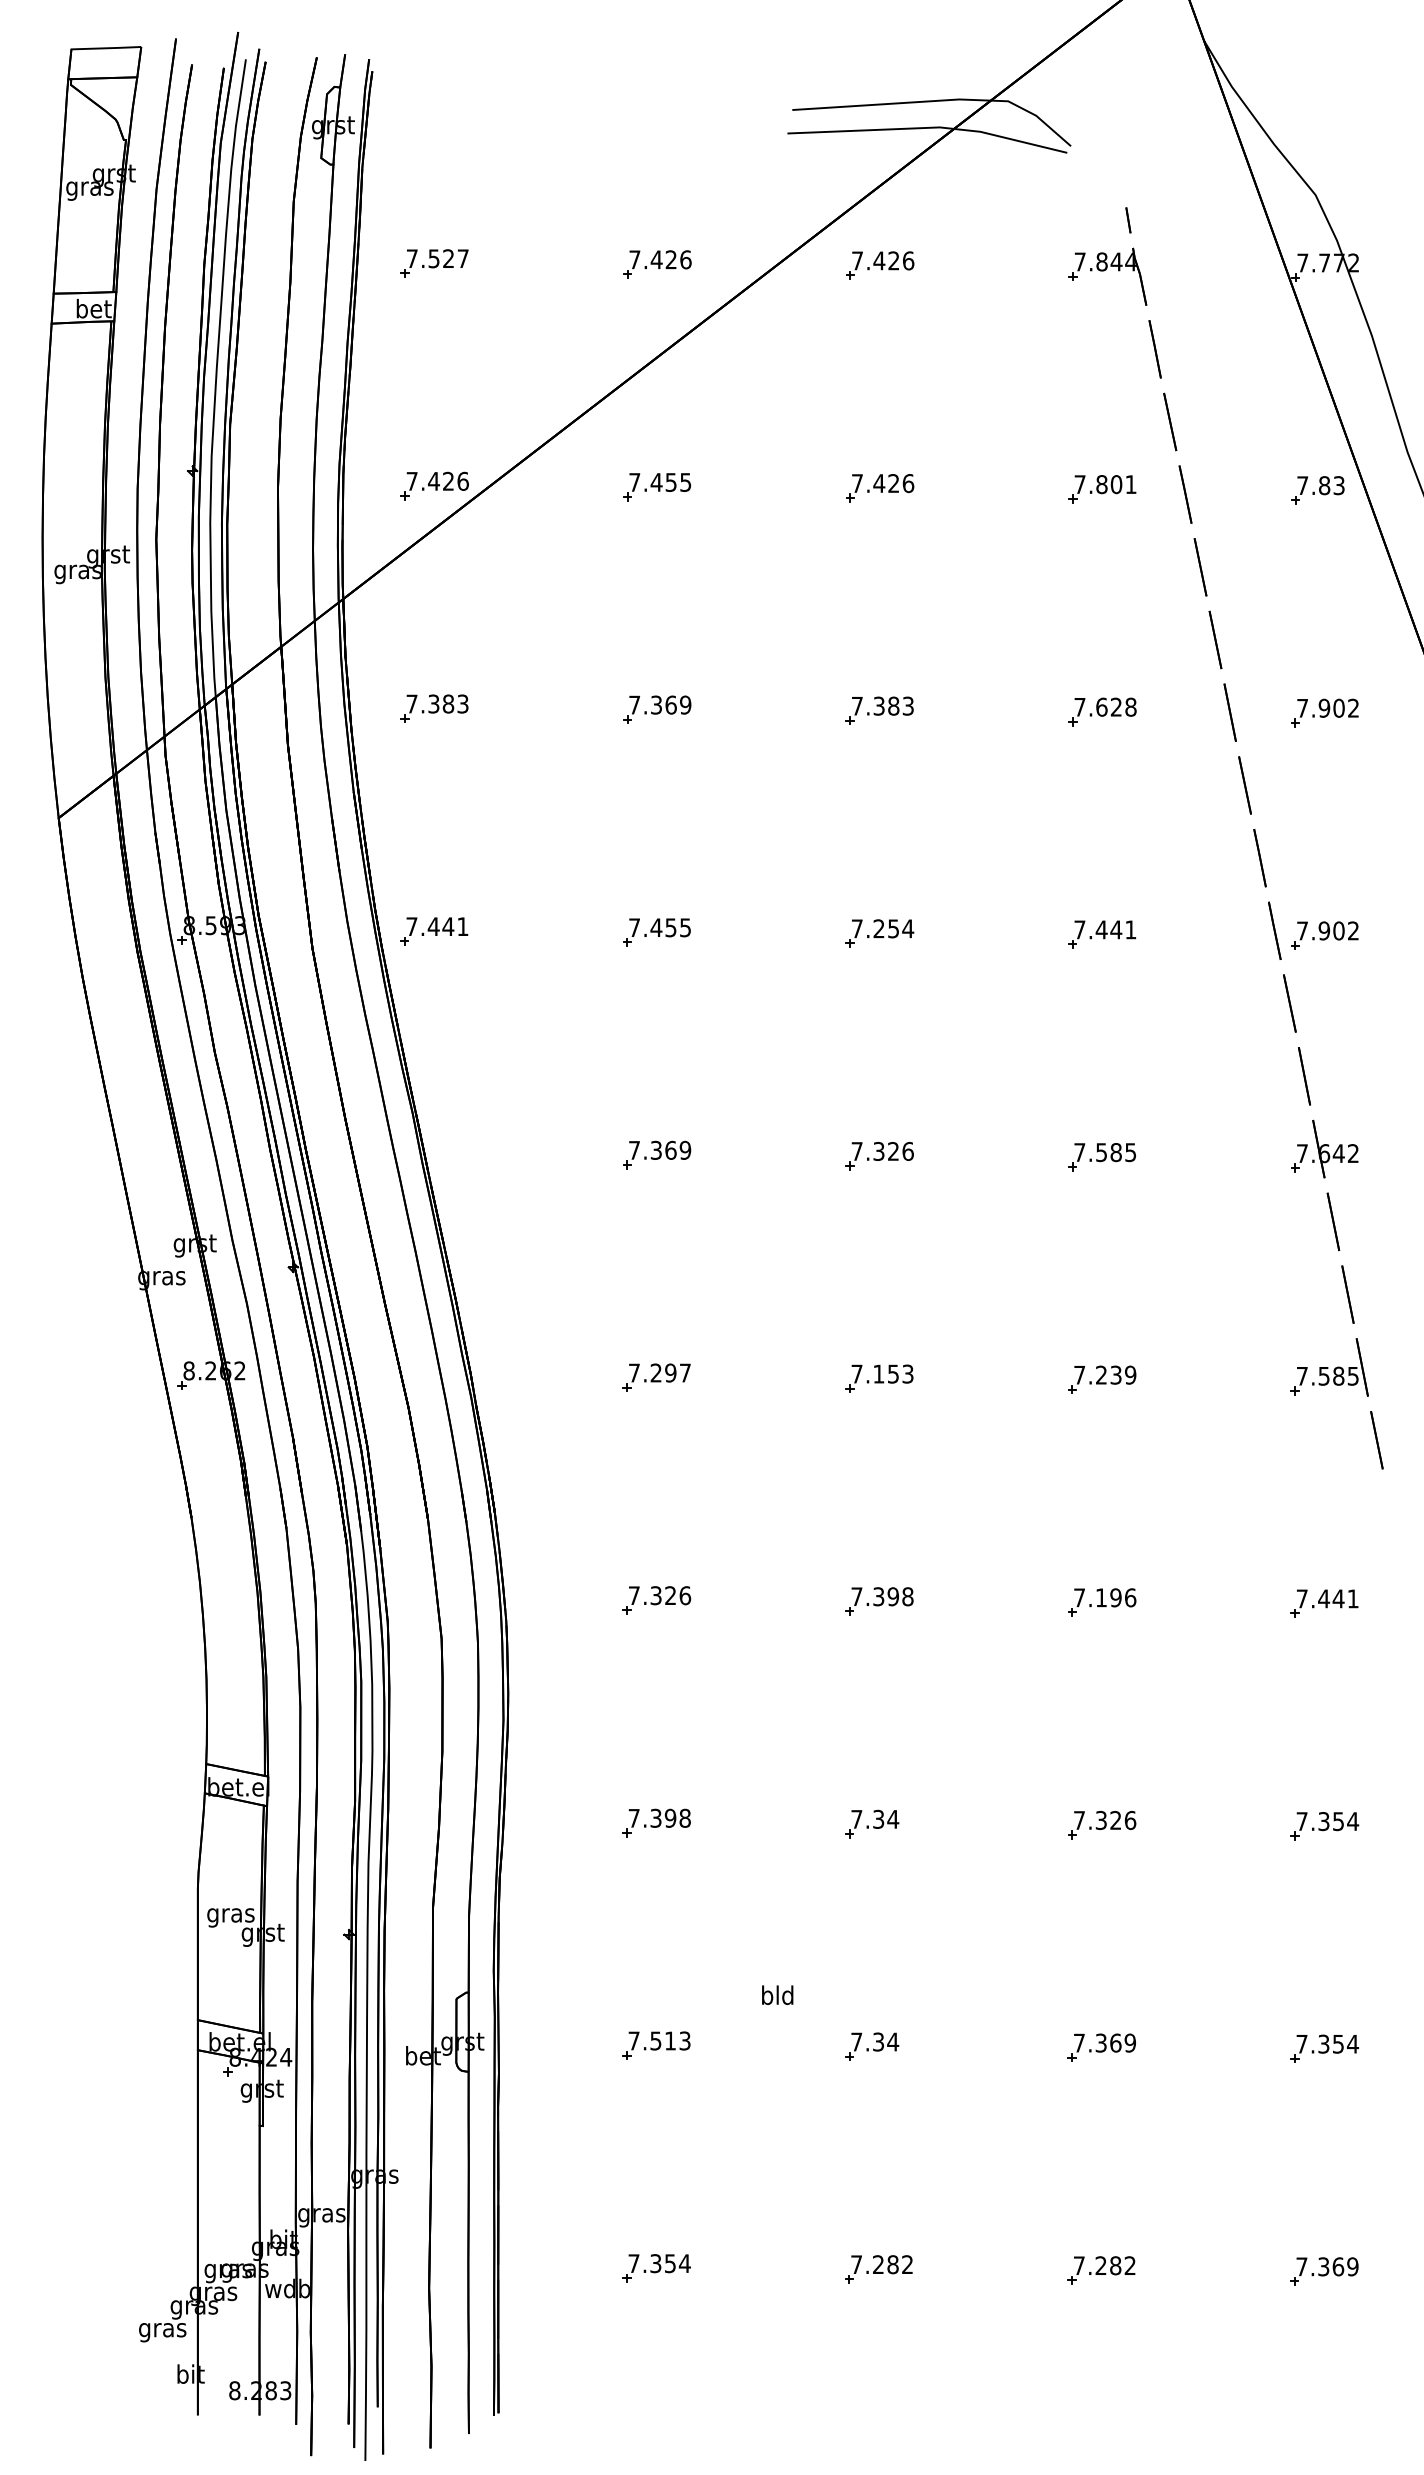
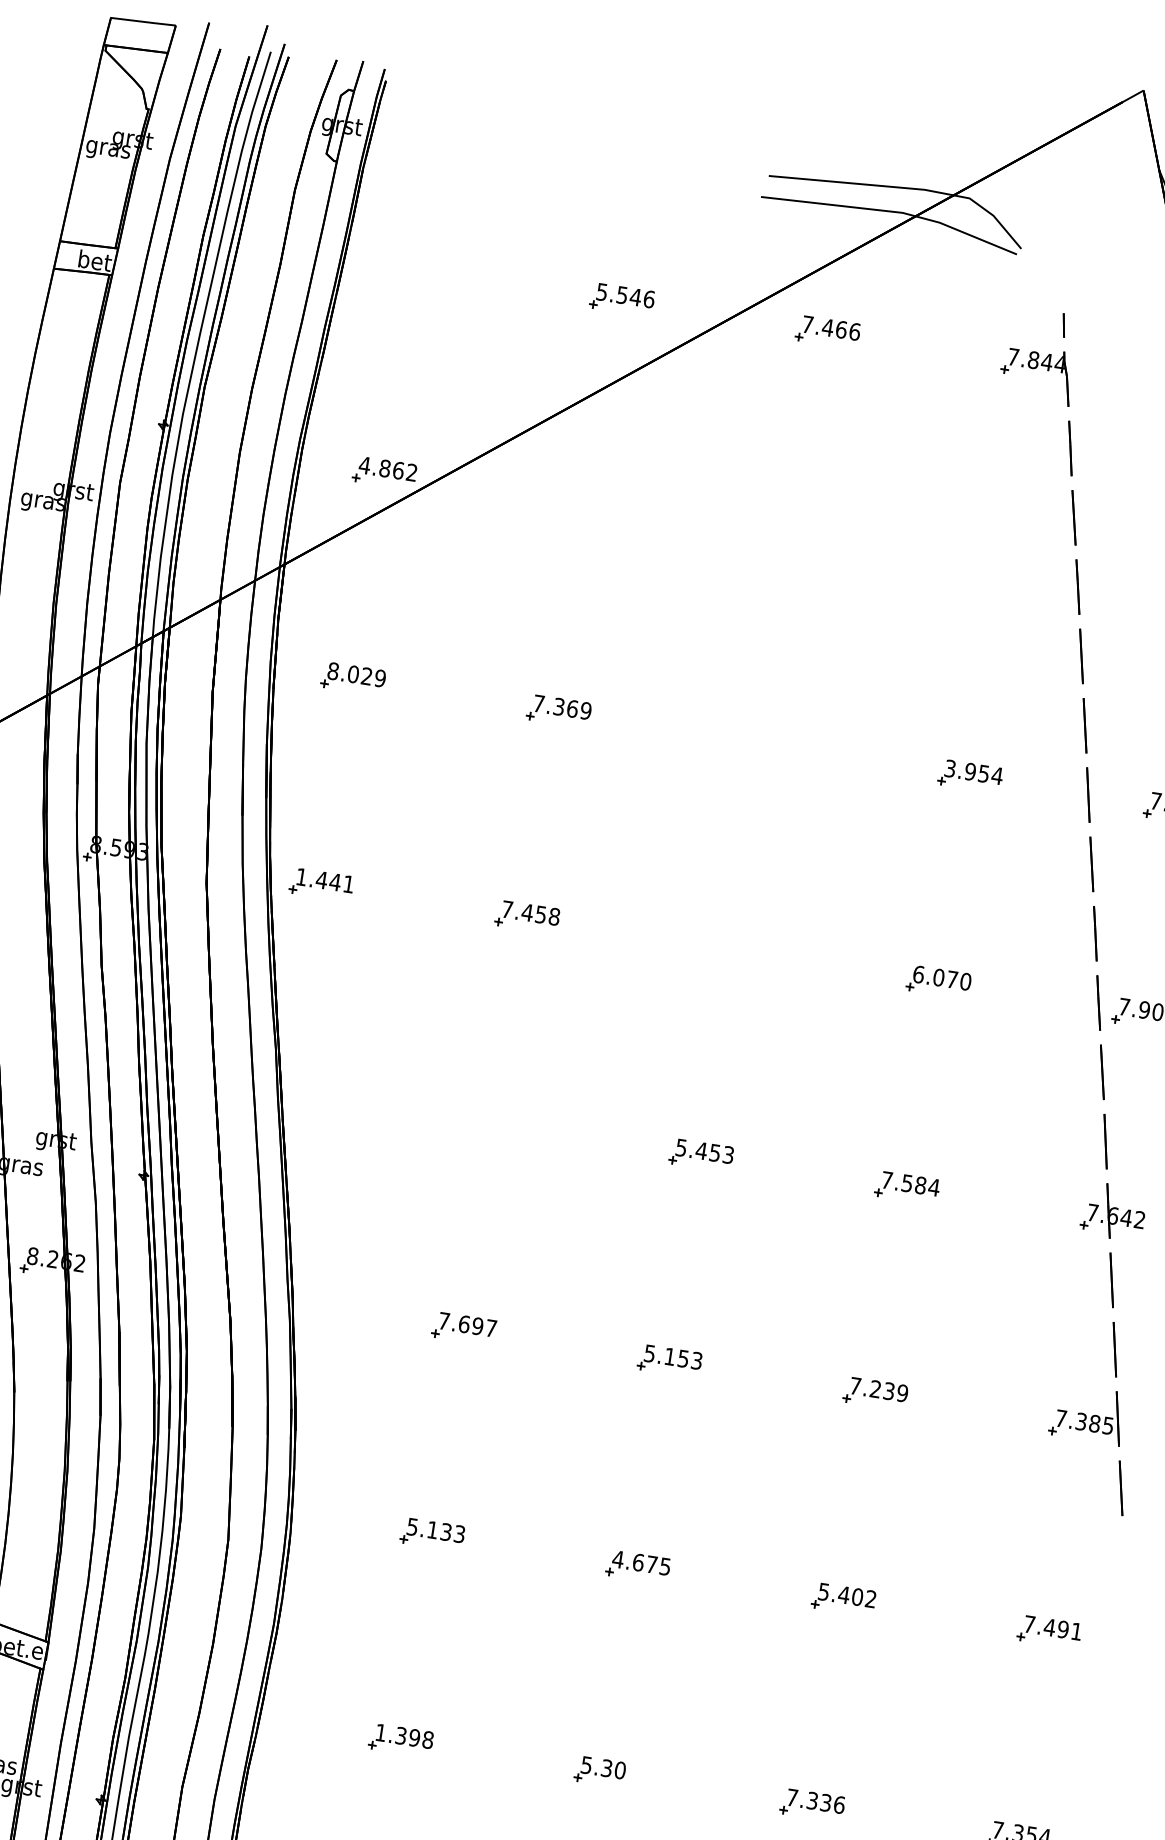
text: (653, 259) -> (619, 294), 7.426 -> 5.546
text: (893, 260) -> (841, 329), 7.426 -> 7.466
part: (434, 263) -> (416, 267), removed
text: (437, 480) -> (388, 468), 7.426 -> 4.862
part: (657, 487) -> (590, 505), removed
part: (880, 488) -> (796, 538), removed
part: (1102, 489) -> (1001, 570), removed
text: (437, 703) -> (356, 674), 7.383 -> 8.029
text: (1105, 706) -> (973, 771), 7.628 -> 3.954
part: (879, 710) -> (764, 743), removed
text: (411, 926) -> (301, 876), 7.441 -> 1.441
text: (685, 927) -> (554, 916), 7.455 -> 7.458
text: (1105, 929) -> (942, 977), 7.441 -> 6.070
part: (879, 933) -> (732, 949), removed
text: (882, 1151) -> (704, 1151), 7.326 -> 5.453
text: (1130, 1152) -> (933, 1187), 7.585 -> 7.584
part: (657, 1154) -> (496, 1122), removed
text: (656, 1372) -> (464, 1323), 7.297 -> 7.697
text: (856, 1373) -> (649, 1353), 7.153 -> 5.153
text: (1324, 1375) -> (1081, 1421), 7.585 -> 7.385
text: (659, 1595) -> (435, 1530), 7.326 -> 5.133
text: (881, 1596) -> (640, 1562), 7.398 -> 4.675
text: (1105, 1597) -> (847, 1595), 7.196 -> 5.402
text: (1338, 1598) -> (1063, 1629), 7.441 -> 7.491
text: (633, 1818) -> (380, 1732), 7.398 -> 1.398
text: (875, 1818) -> (604, 1767), 7.34 -> 5.30
text: (1115, 1820) -> (825, 1802), 7.326 -> 7.336

